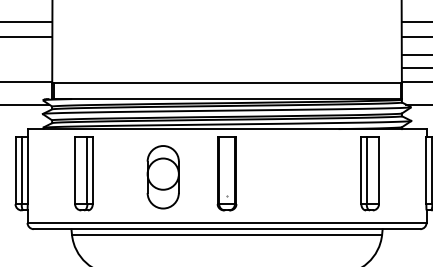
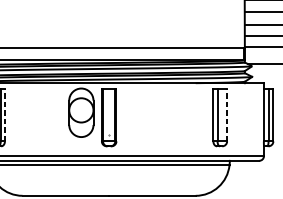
line: (92, 170) -> (4, 115), solid -> dashed
line: (379, 170) -> (227, 115), solid -> dashed
part: (162, 177) -> (80, 112), moved

